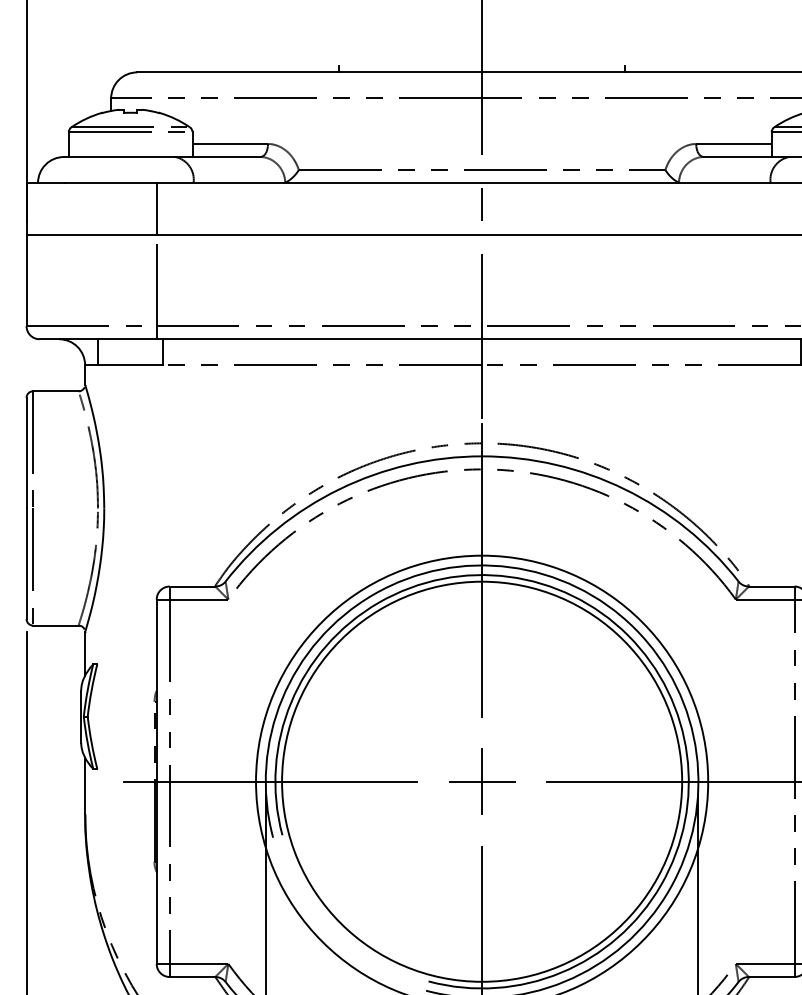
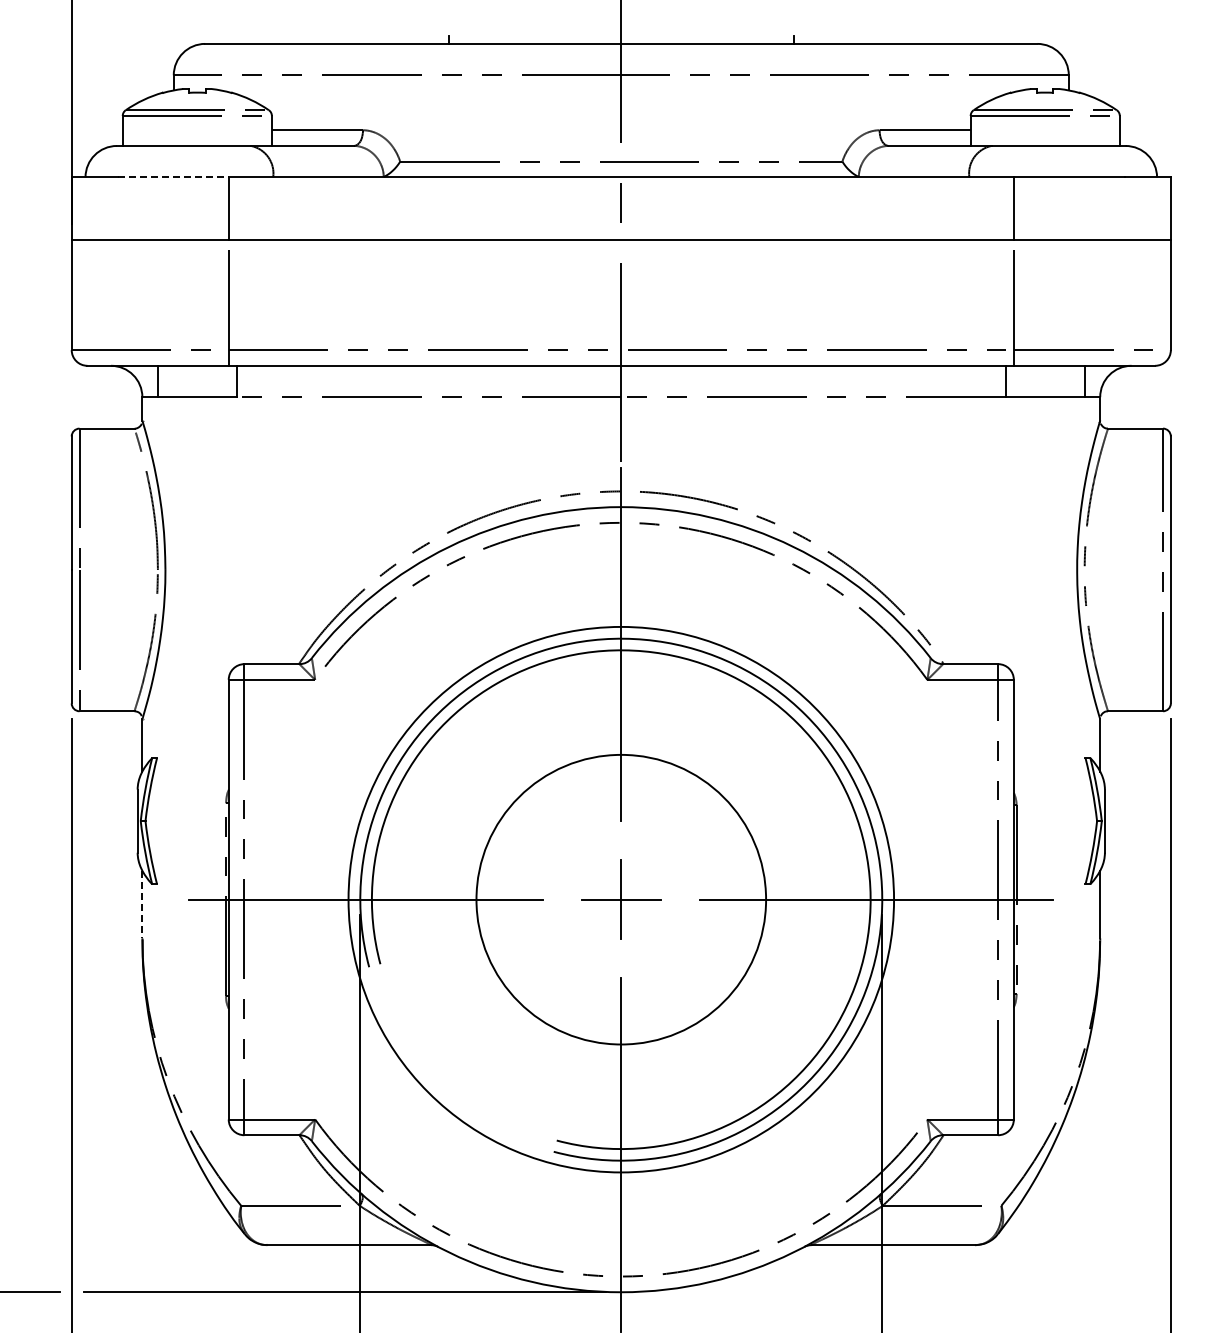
line: (110, 183) -> (173, 177), solid -> dashed
circle: (481, 781) -> (620, 899), size x0.6
line: (85, 785) -> (142, 904), solid -> dashed

